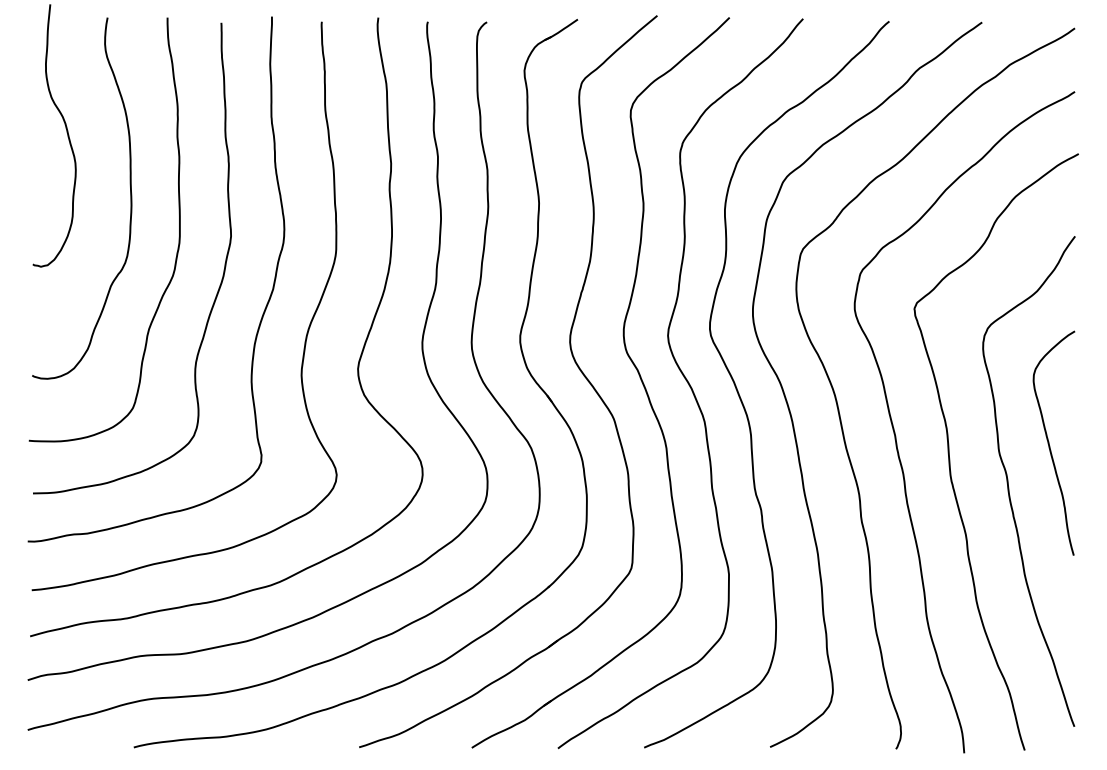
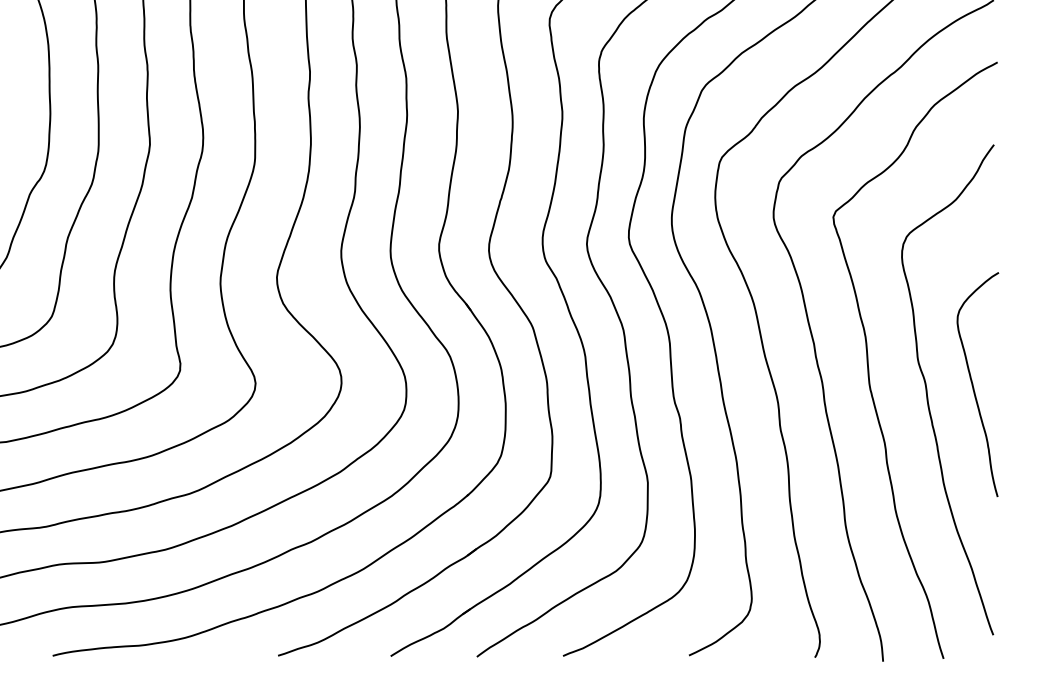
curve: (1049, 442) -> (973, 383), moved

